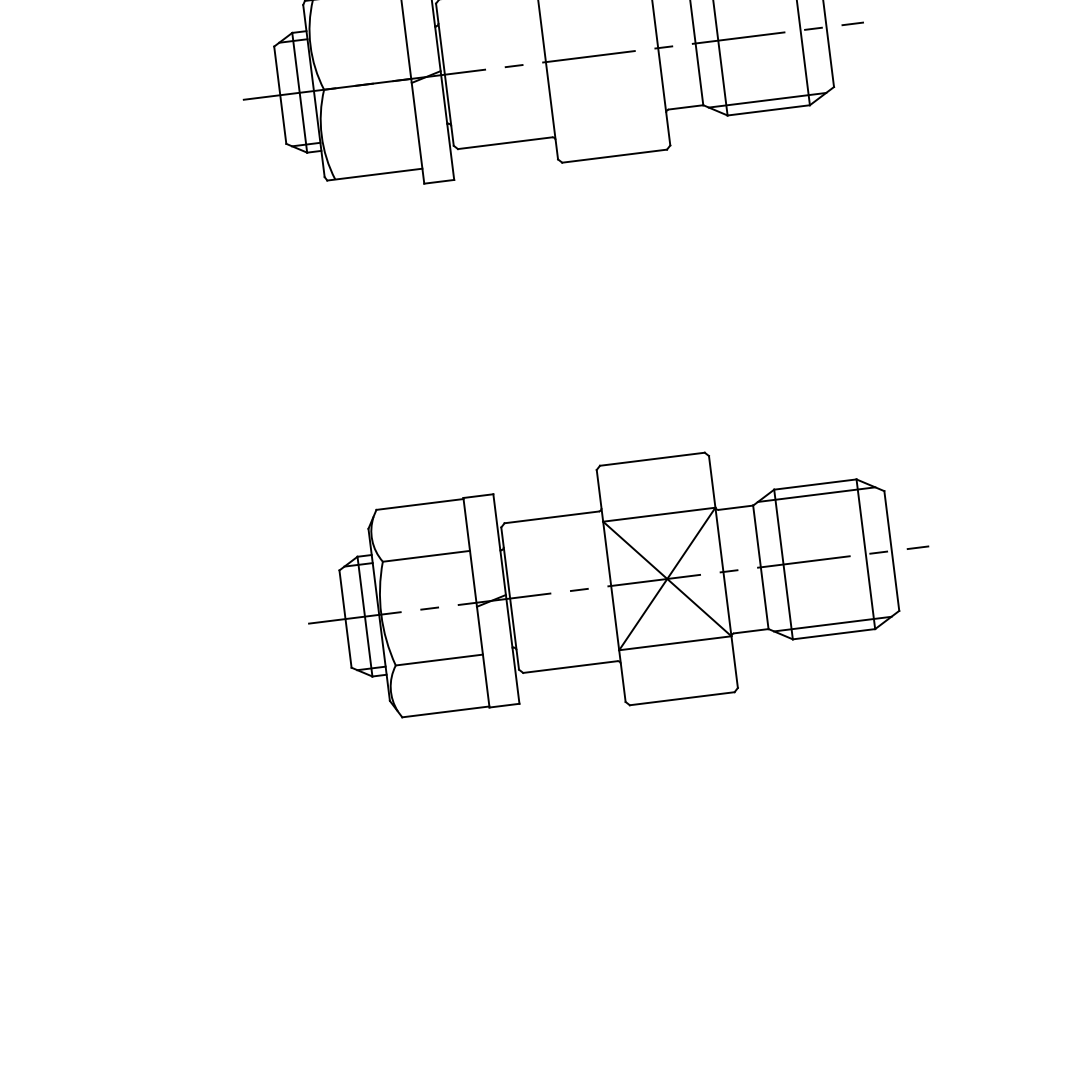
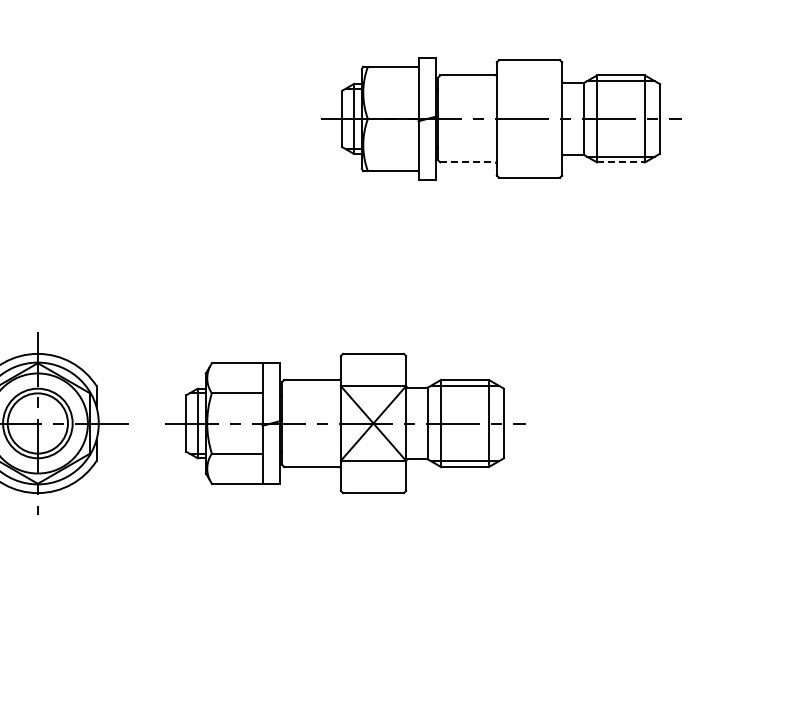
line: (767, 110) -> (620, 162), solid -> dashed
line: (506, 143) -> (468, 162), solid -> dashed
part: (619, 584) -> (345, 423), moved

